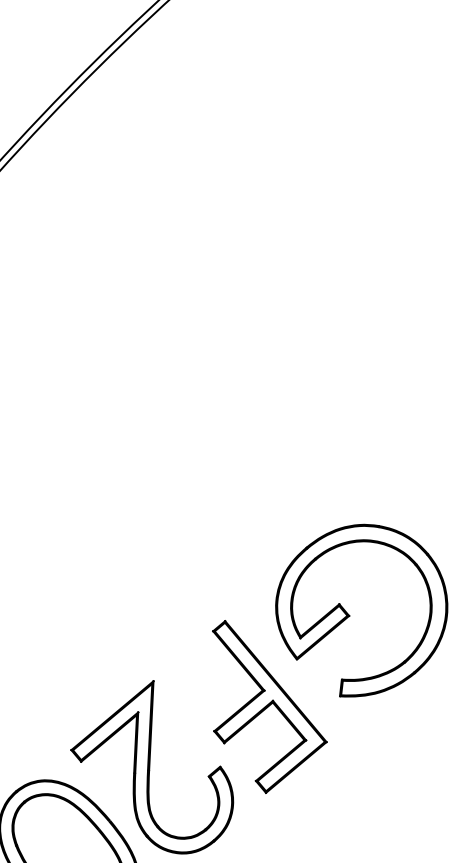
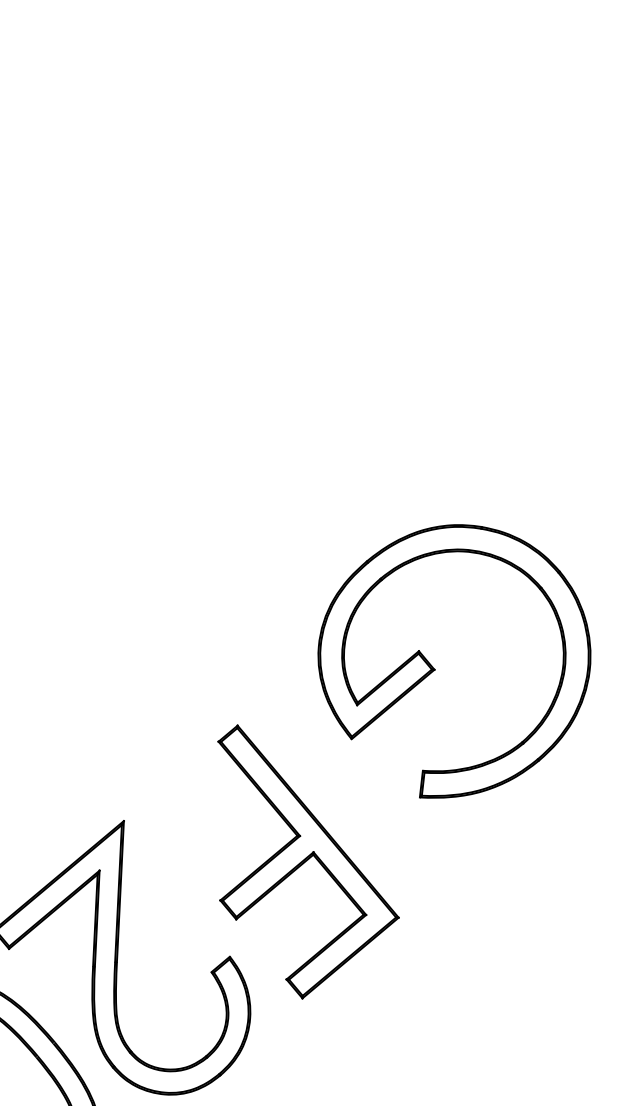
part: (350, 615) -> (436, 669), moved

